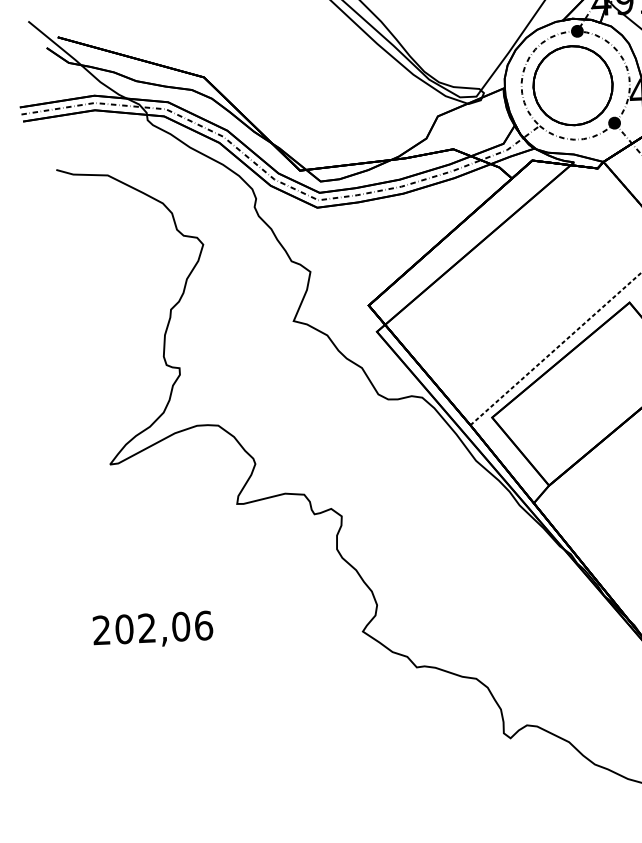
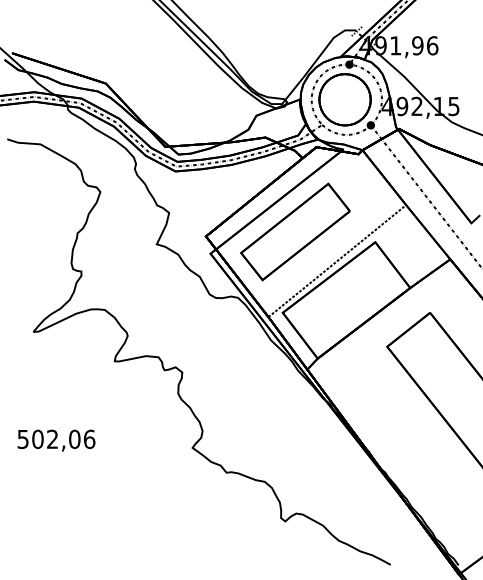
part: (506, 291) -> (295, 231), added
text: (100, 630) -> (22, 439), 202,06 -> 502,06

